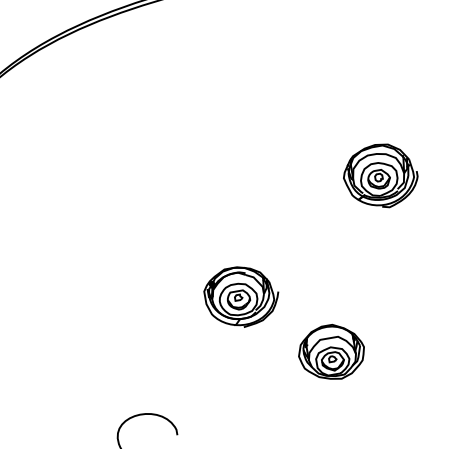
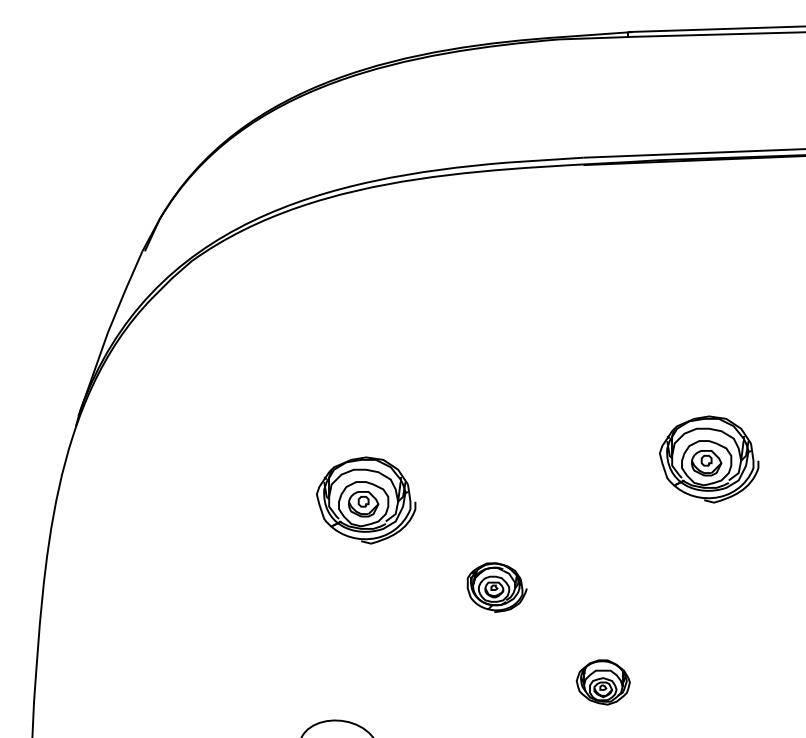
part: (135, 249) -> (366, 500), added
part: (242, 296) -> (497, 587), size x0.6
part: (331, 352) -> (603, 682), size x0.6

